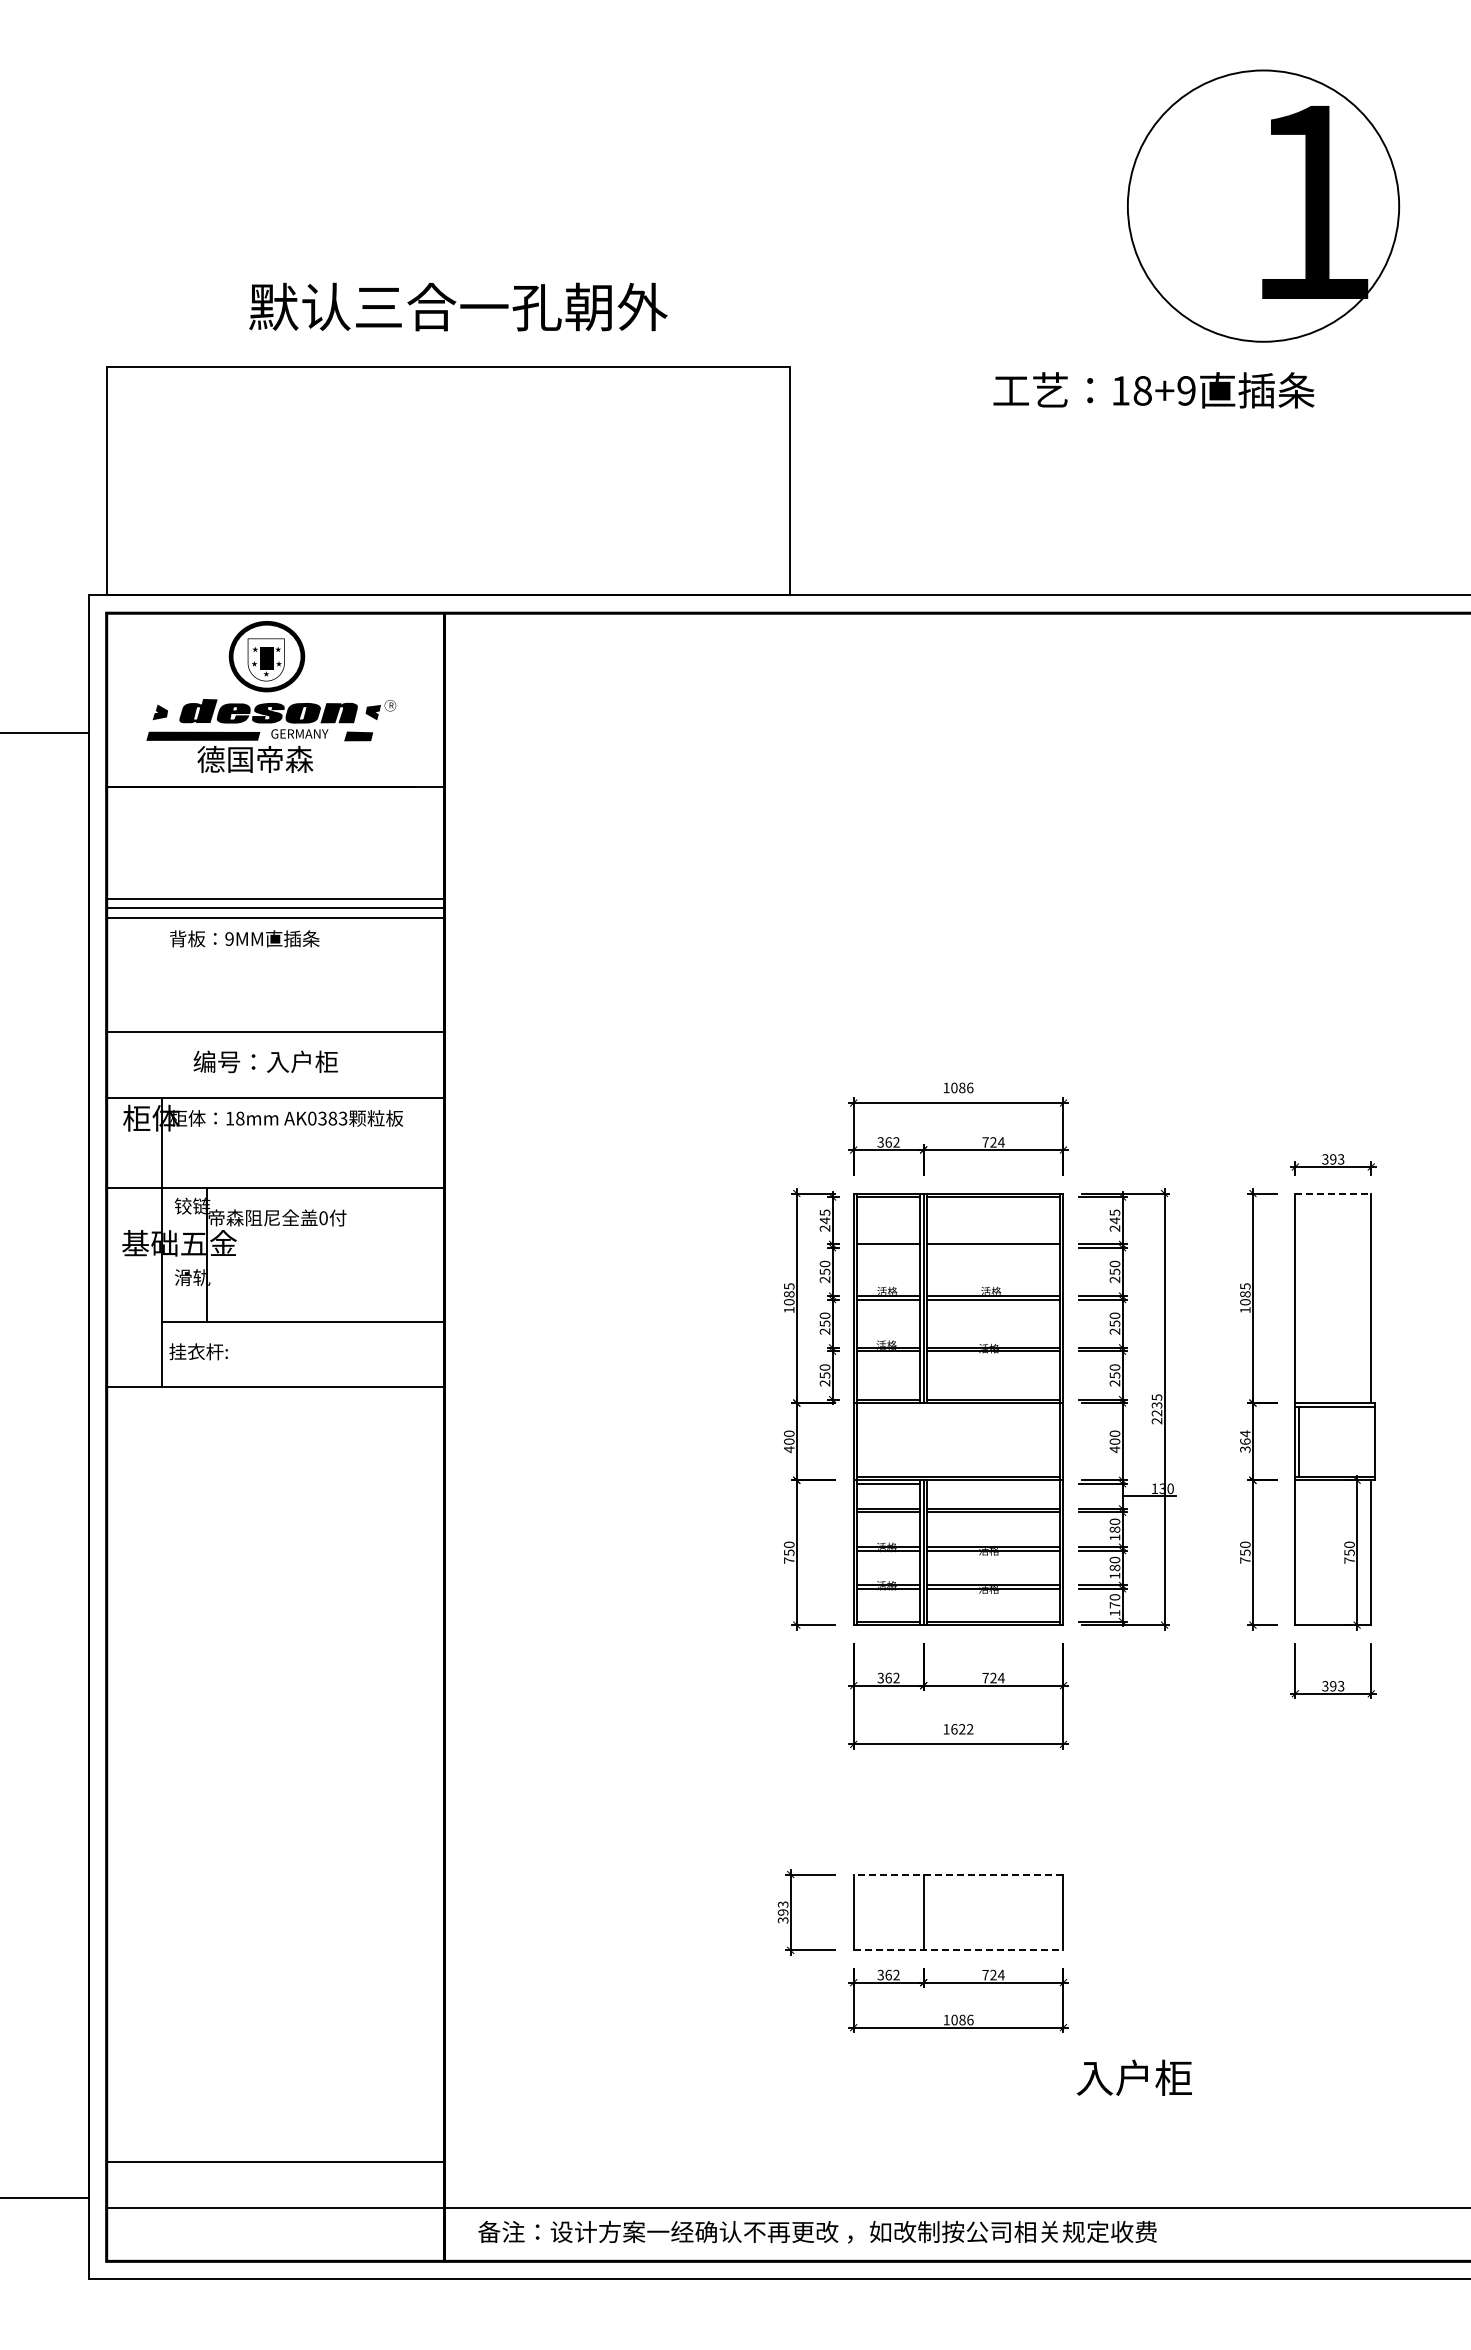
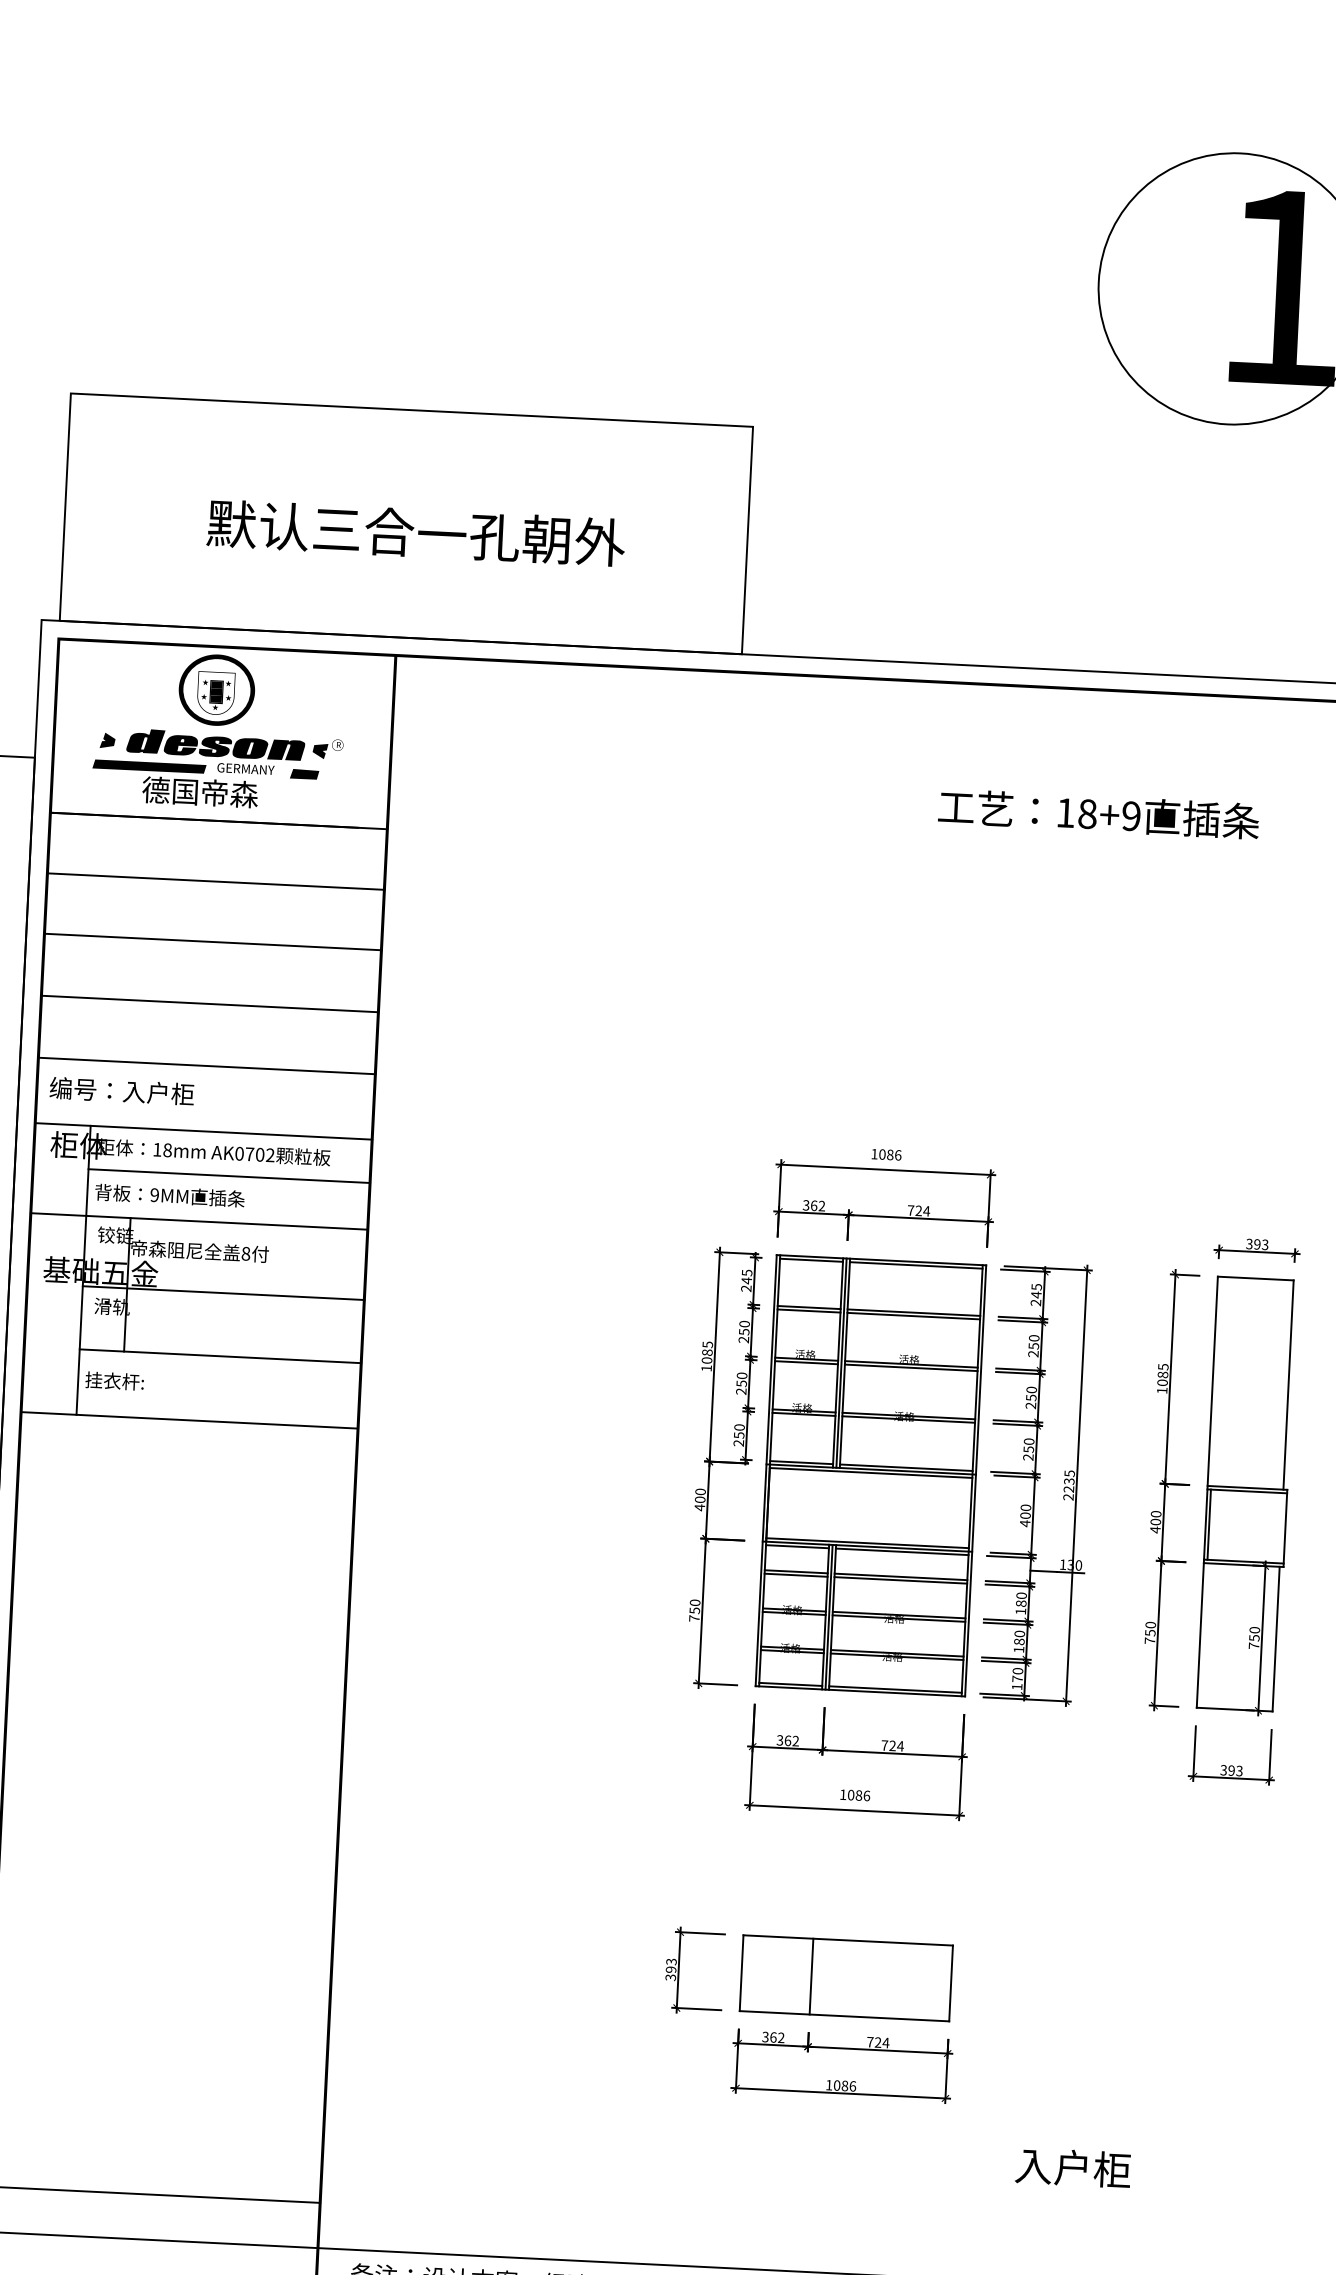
text: (458, 306) -> (416, 532), moved
text: (1153, 390) -> (1098, 814), moved
line: (275, 898) -> (216, 881), moved
line: (275, 918) -> (210, 1004), moved
text: (244, 938) -> (169, 1195), moved
text: (265, 1061) -> (121, 1090), moved
text: (332, 1118) -> (259, 1154), AK0383 -> AK0702
line: (303, 1141) -> (229, 1176), added
line: (1333, 1193) -> (1255, 1278), dashed -> solid
text: (323, 1217) -> (245, 1253), 0 -> 8
line: (888, 1247) -> (808, 1310), added
line: (993, 1247) -> (913, 1315), added
line: (303, 1258) -> (223, 1293), added
line: (958, 1406) -> (870, 1472), added
text: (1245, 1441) -> (1155, 1521), 364 -> 400
line: (993, 1483) -> (902, 1551), added
text: (962, 1729) -> (859, 1795), 1622 -> 1086
line: (958, 1874) -> (848, 1940), dashed -> solid
line: (958, 1950) -> (844, 2016), dashed -> solid
text: (1133, 2077) -> (1072, 2167), moved

